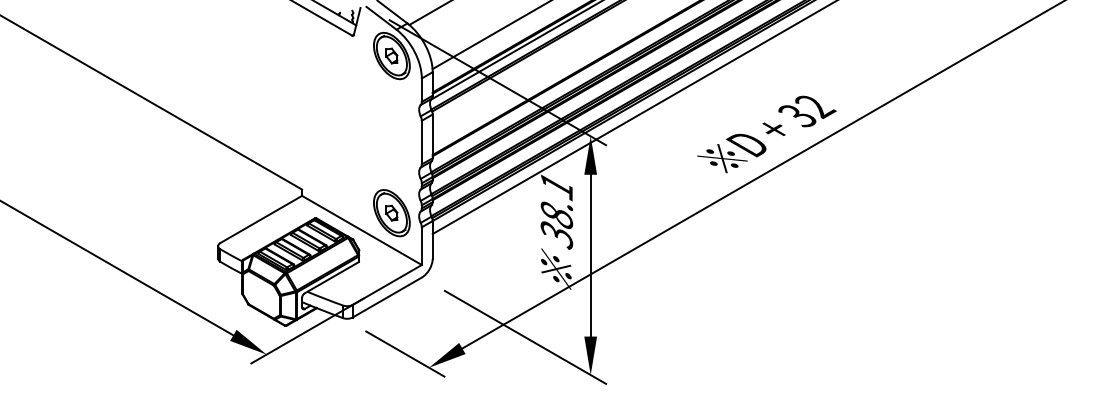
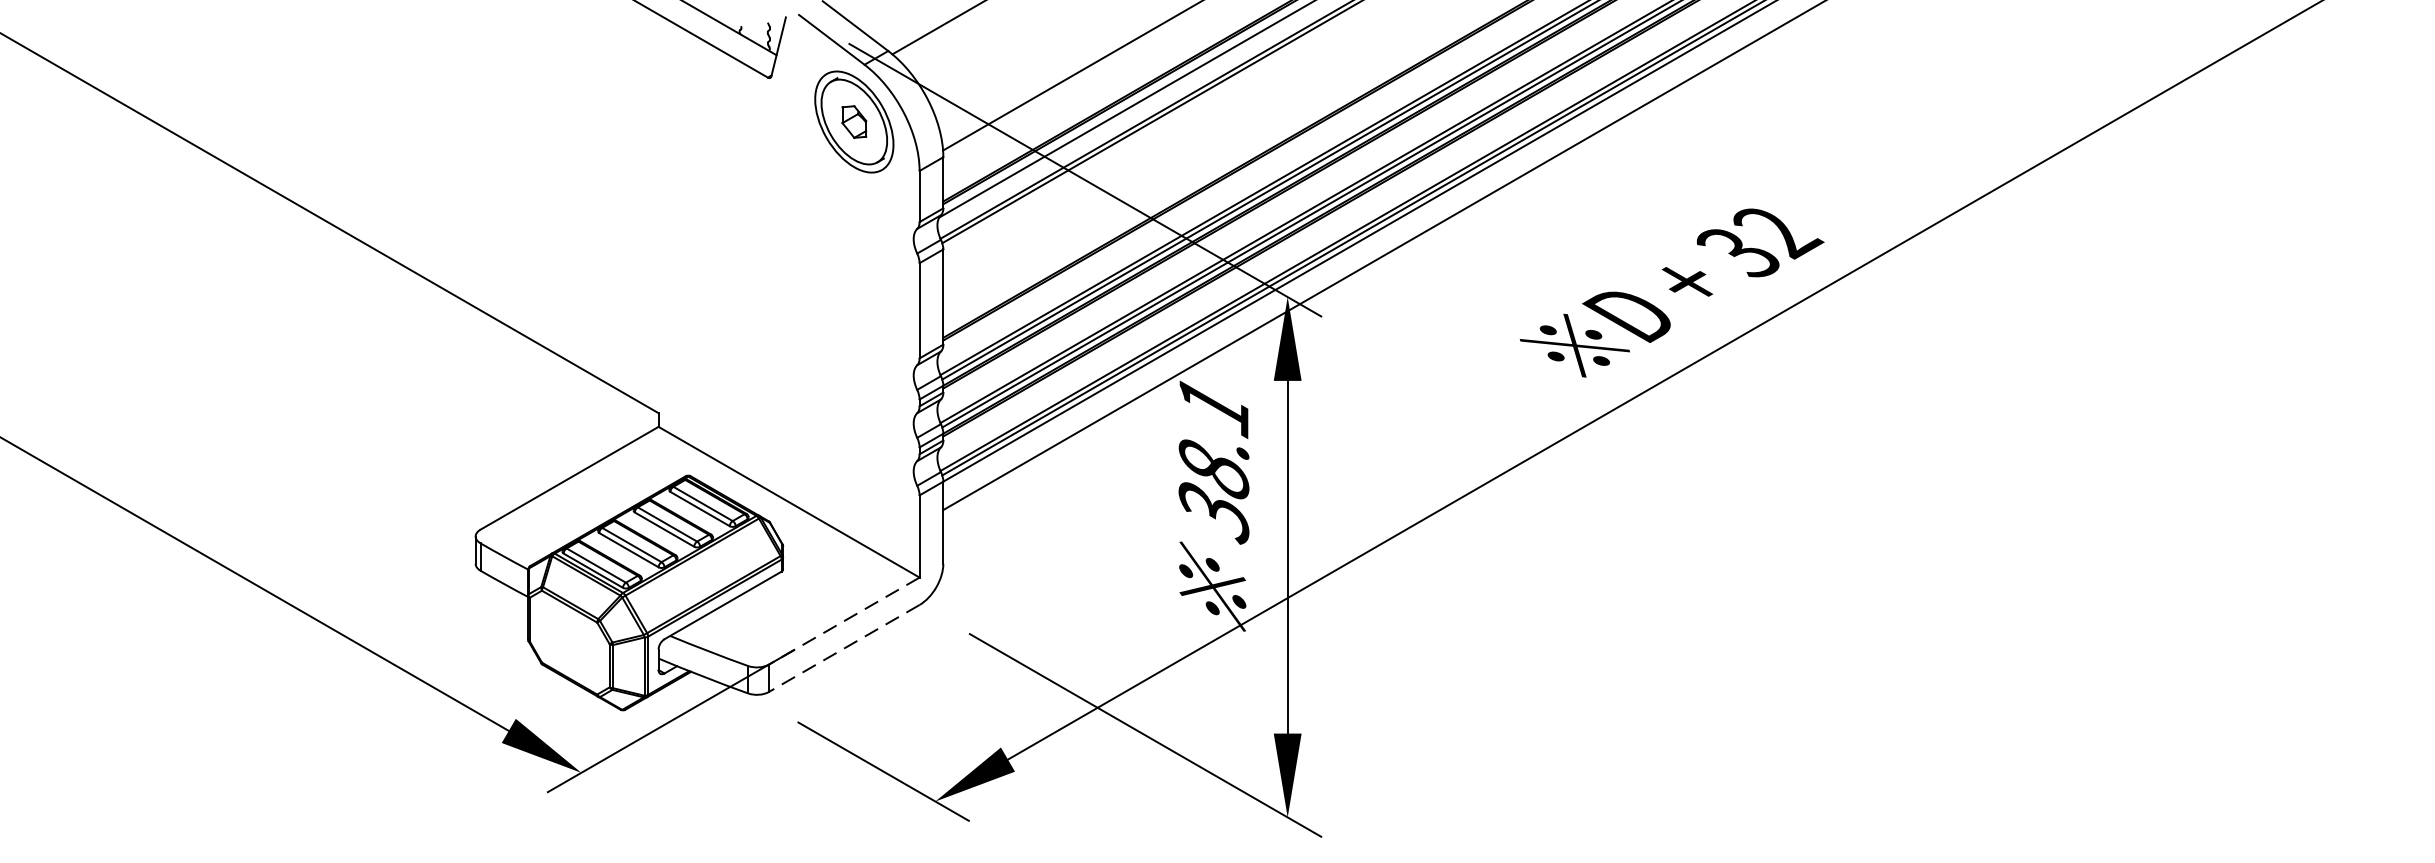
part: (391, 213) -> (853, 465), removed
line: (387, 284) -> (844, 620), solid -> dashed
line: (387, 297) -> (844, 648), solid -> dashed

